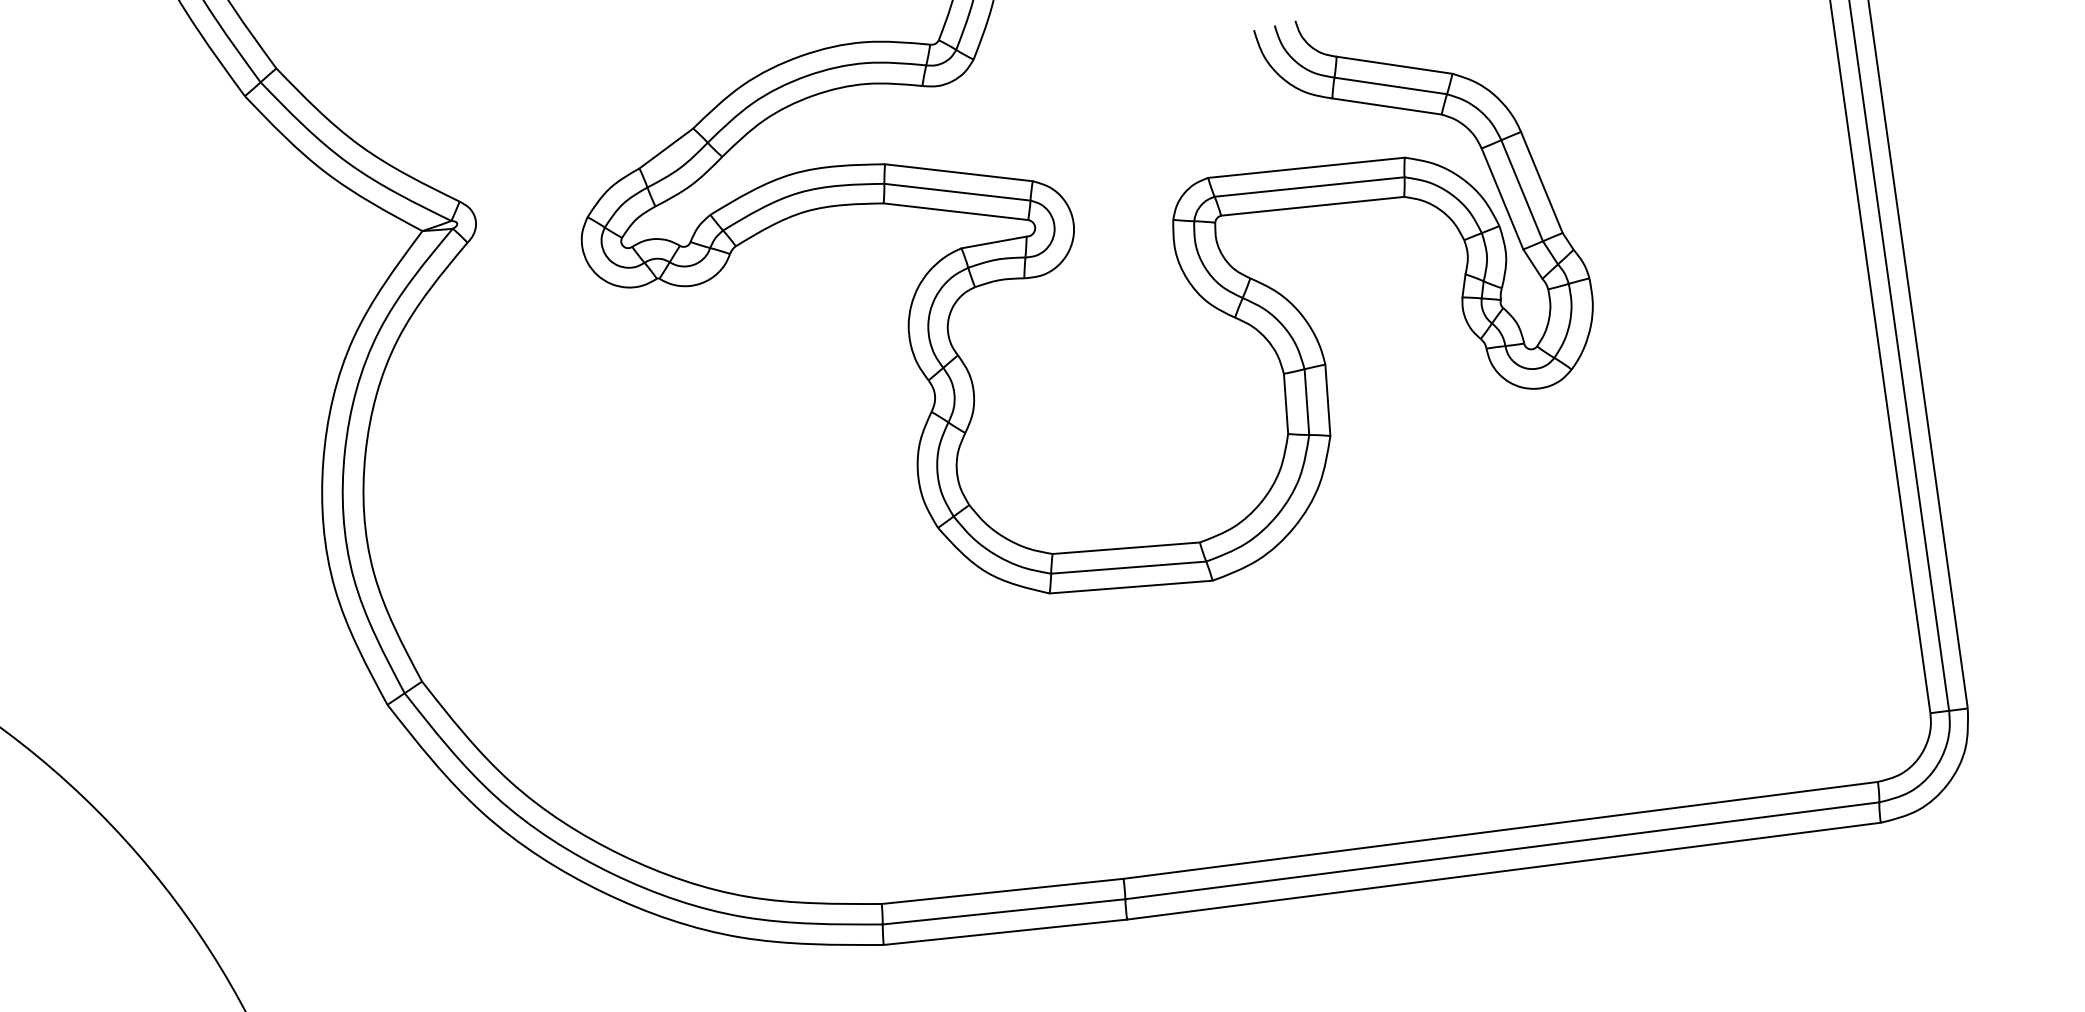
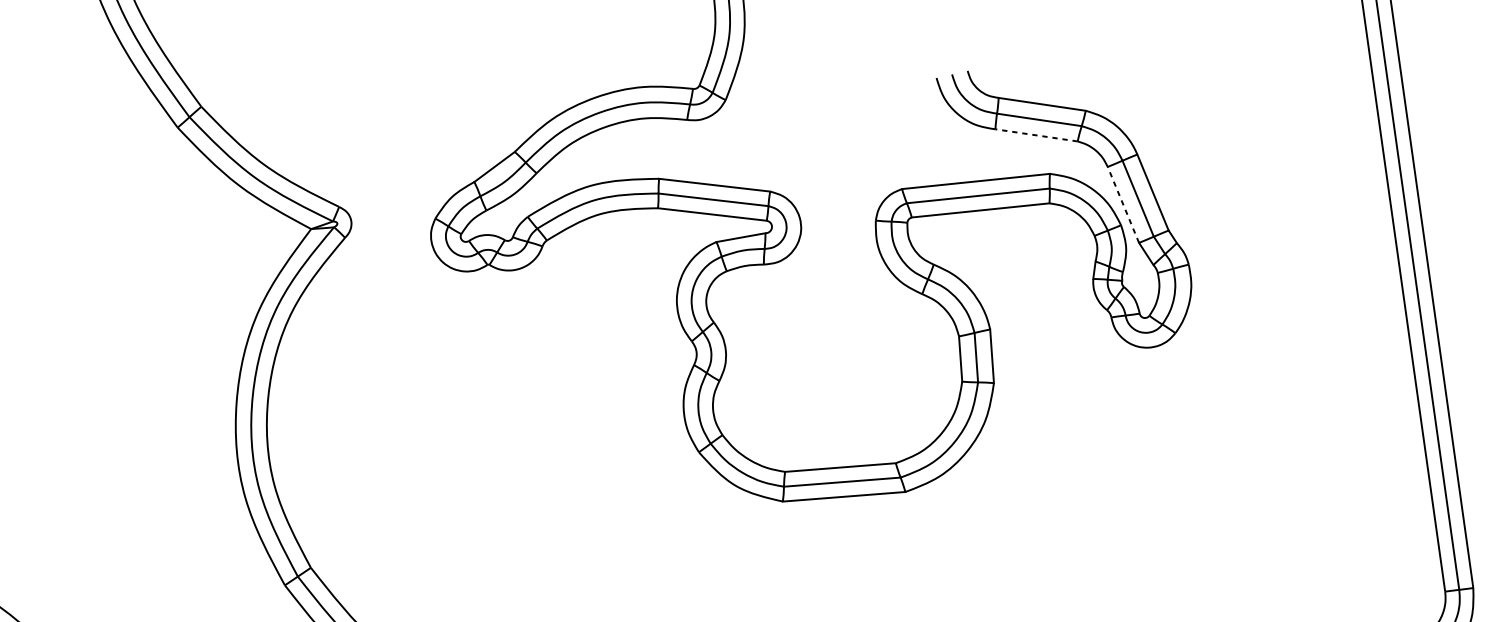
line: (1386, 106) -> (1036, 135), solid -> dashed
line: (1502, 198) -> (1123, 204), solid -> dashed

